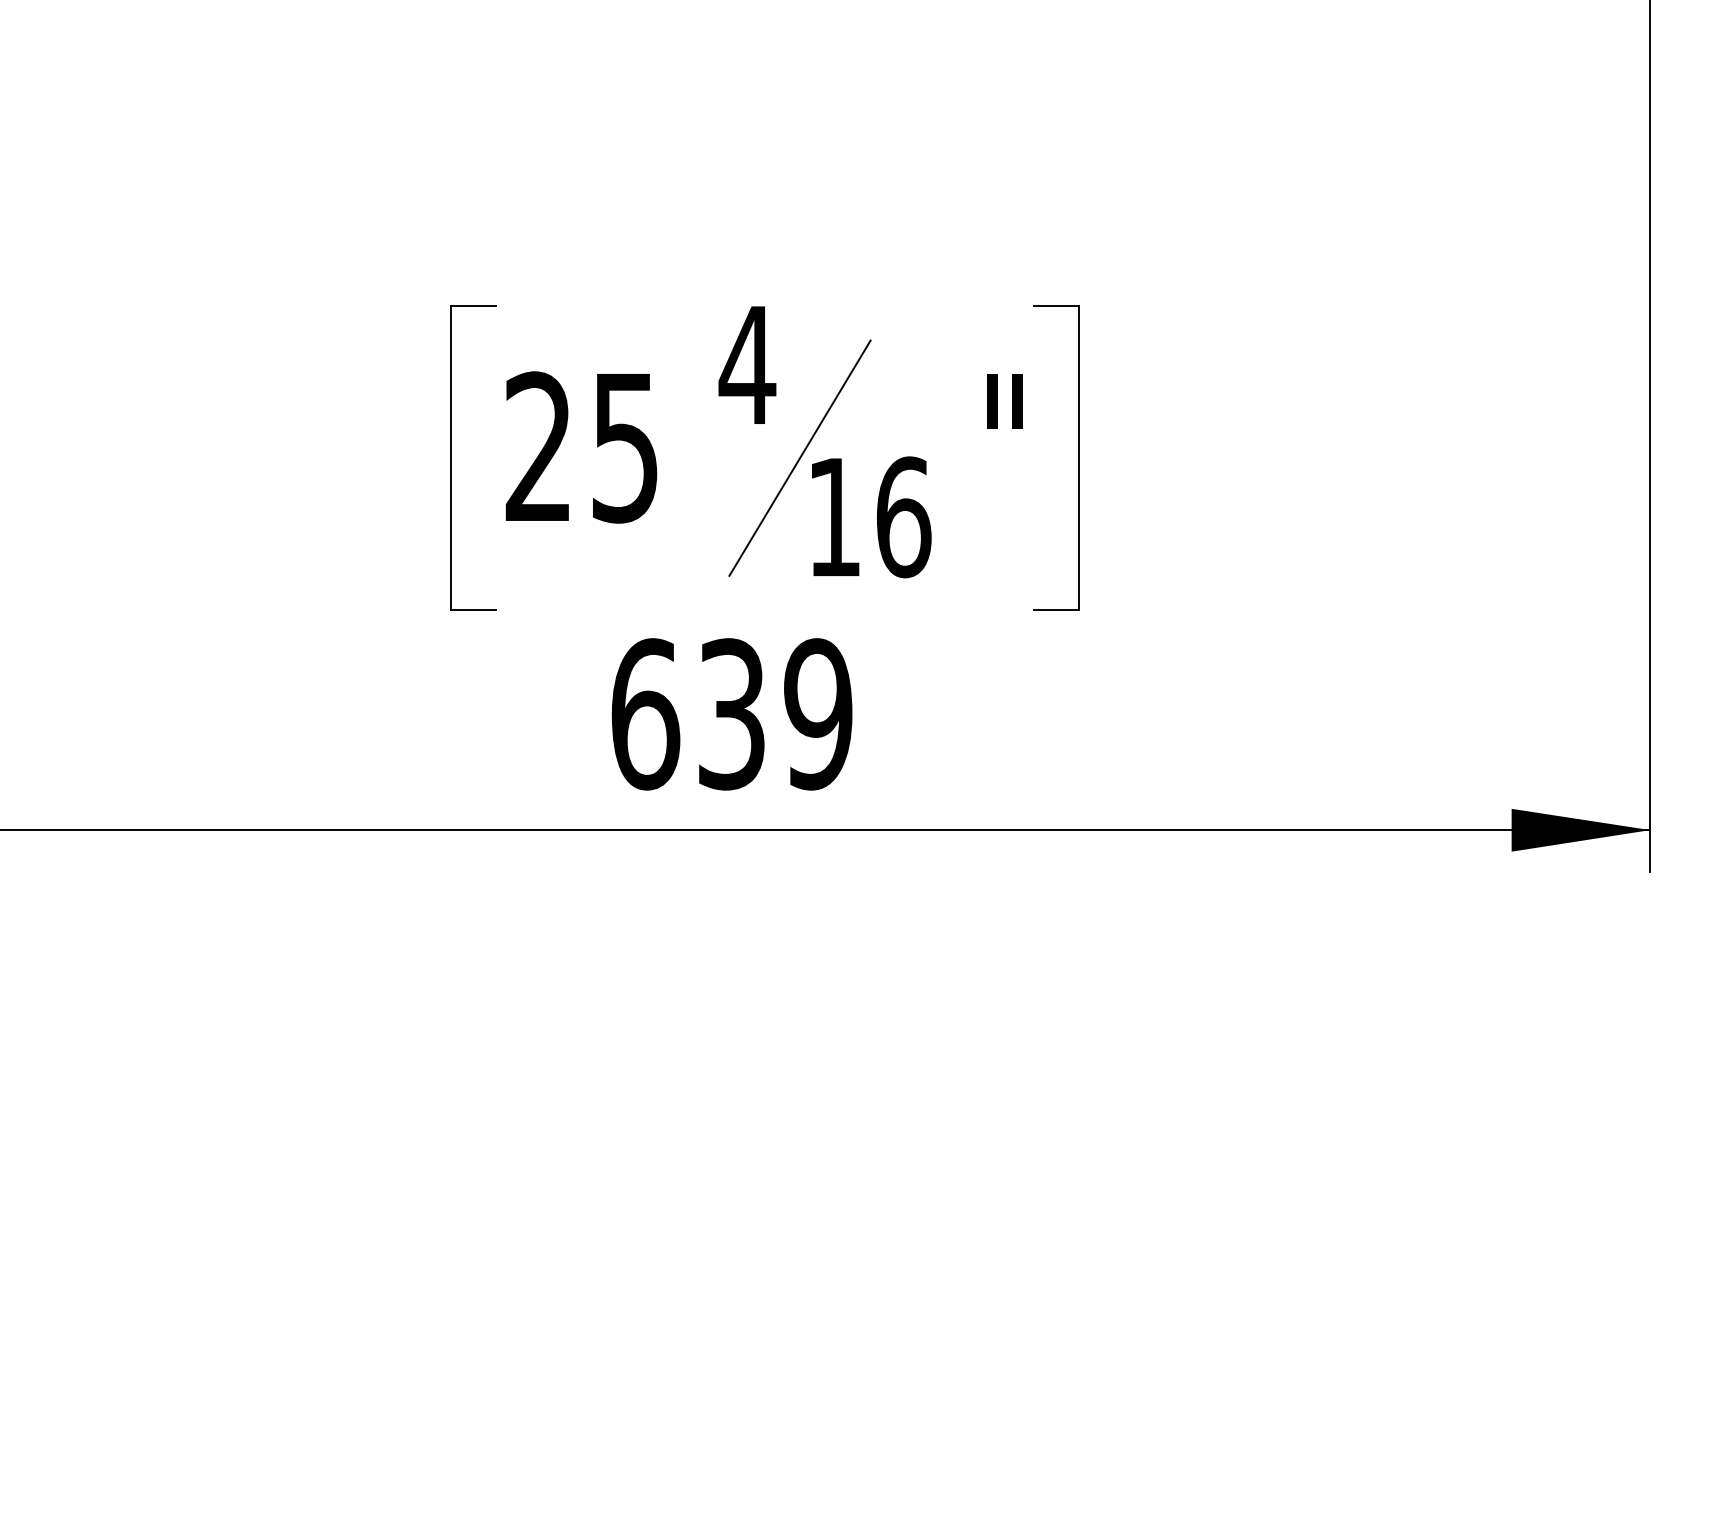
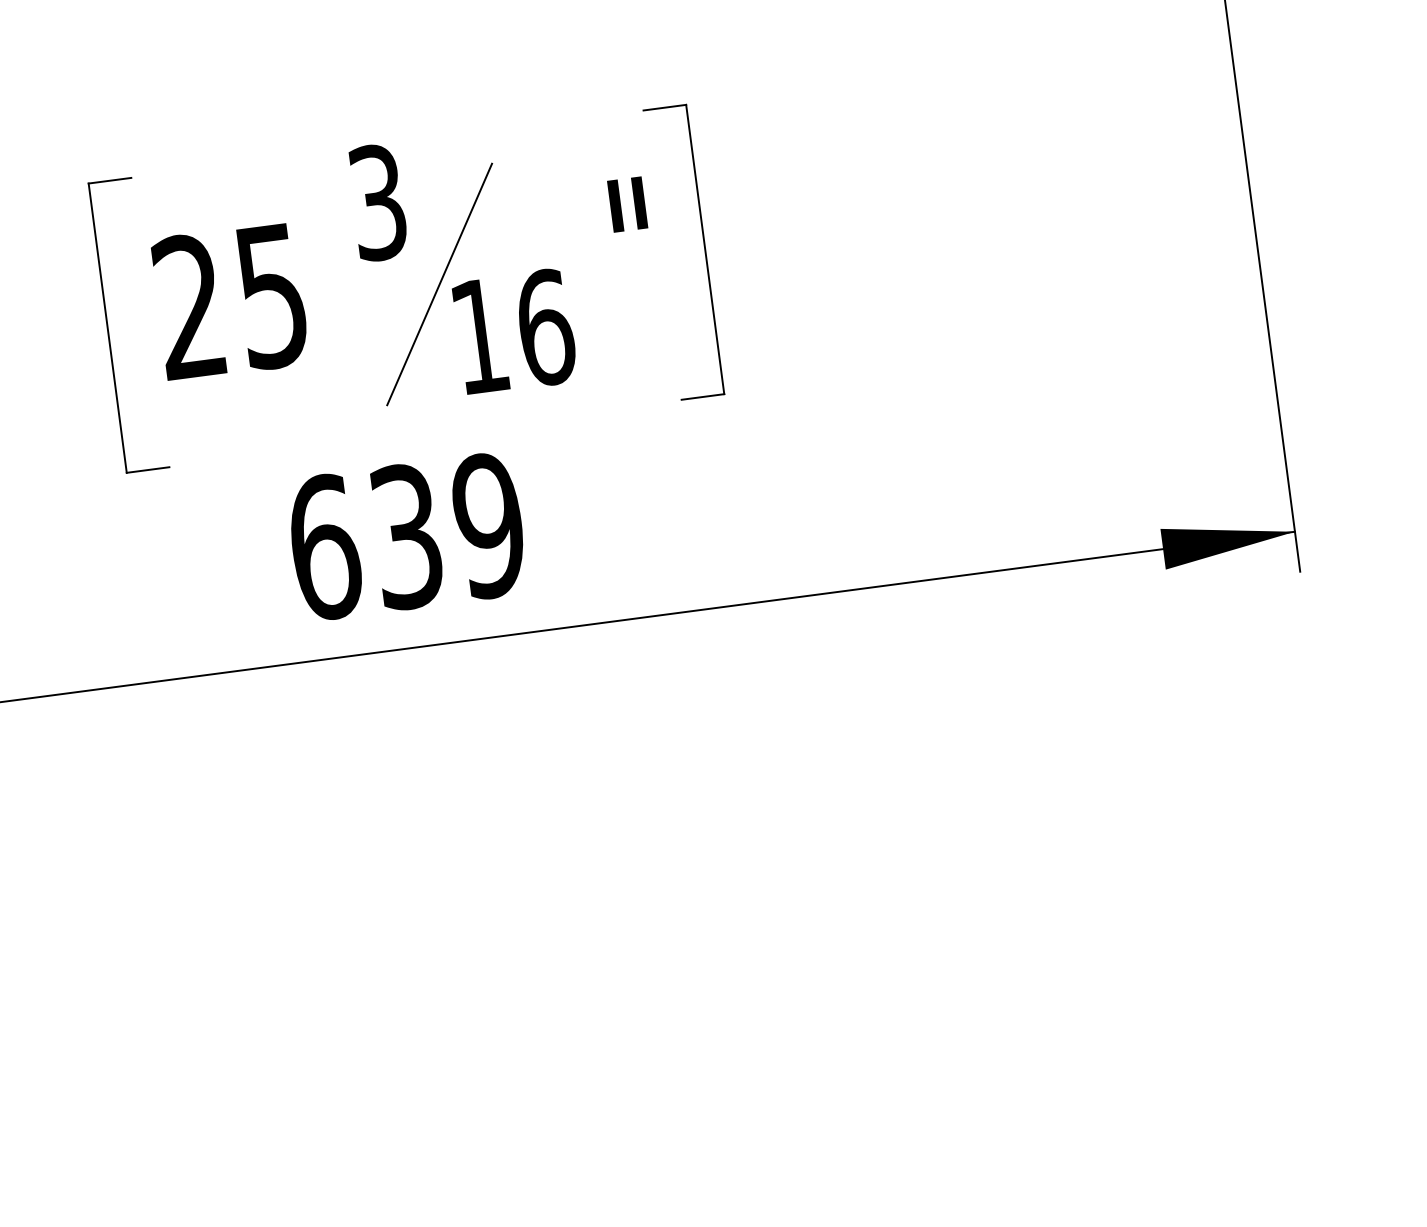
text: (747, 365) -> (378, 202), 4 -> 3

